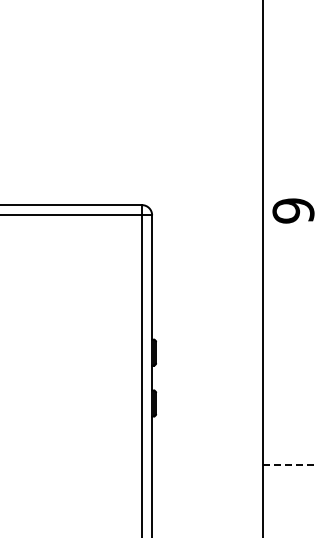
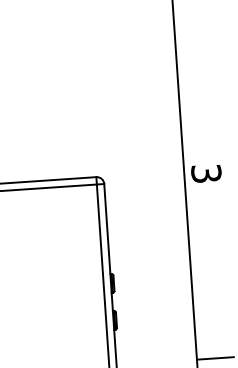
text: (293, 210) -> (206, 173), 6 -> 3
line: (288, 465) -> (215, 358), dashed -> solid

